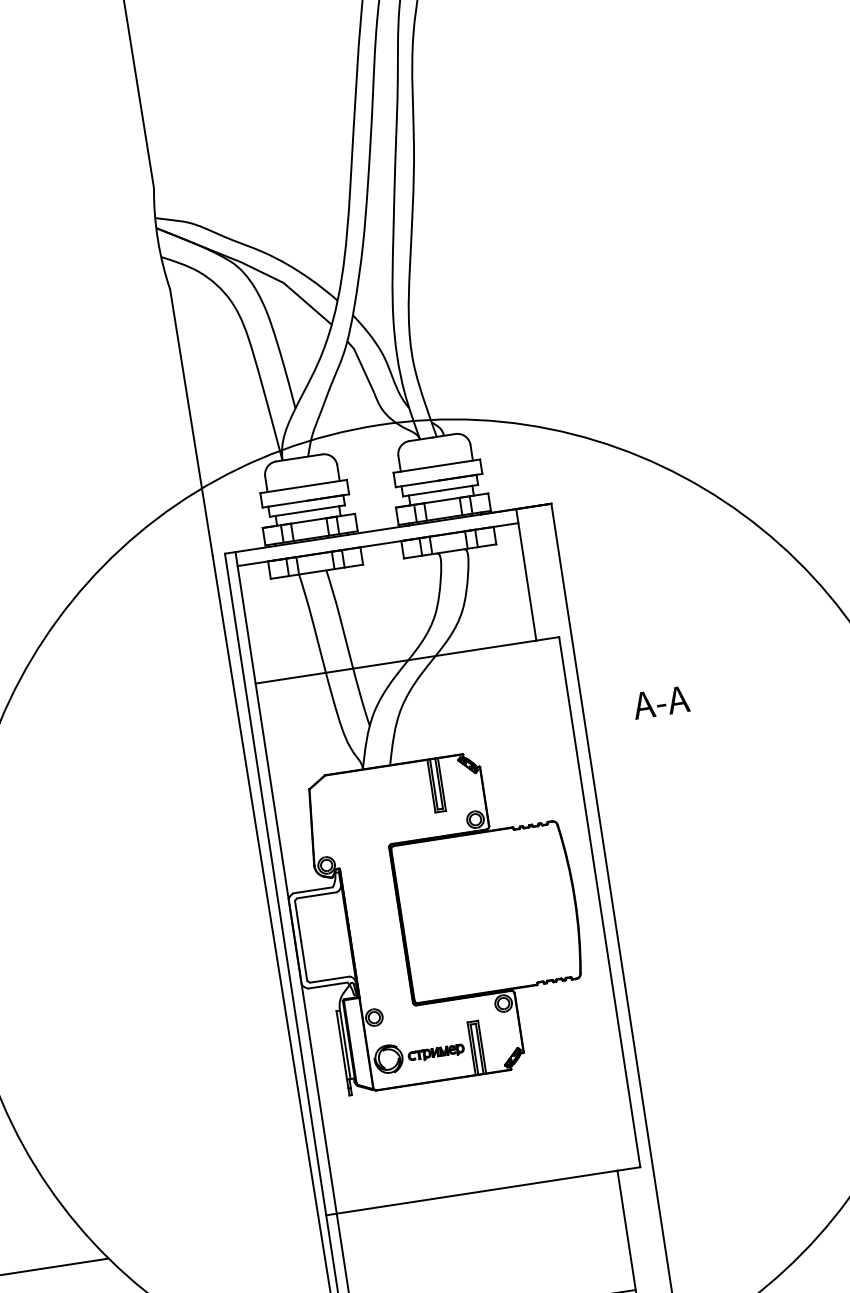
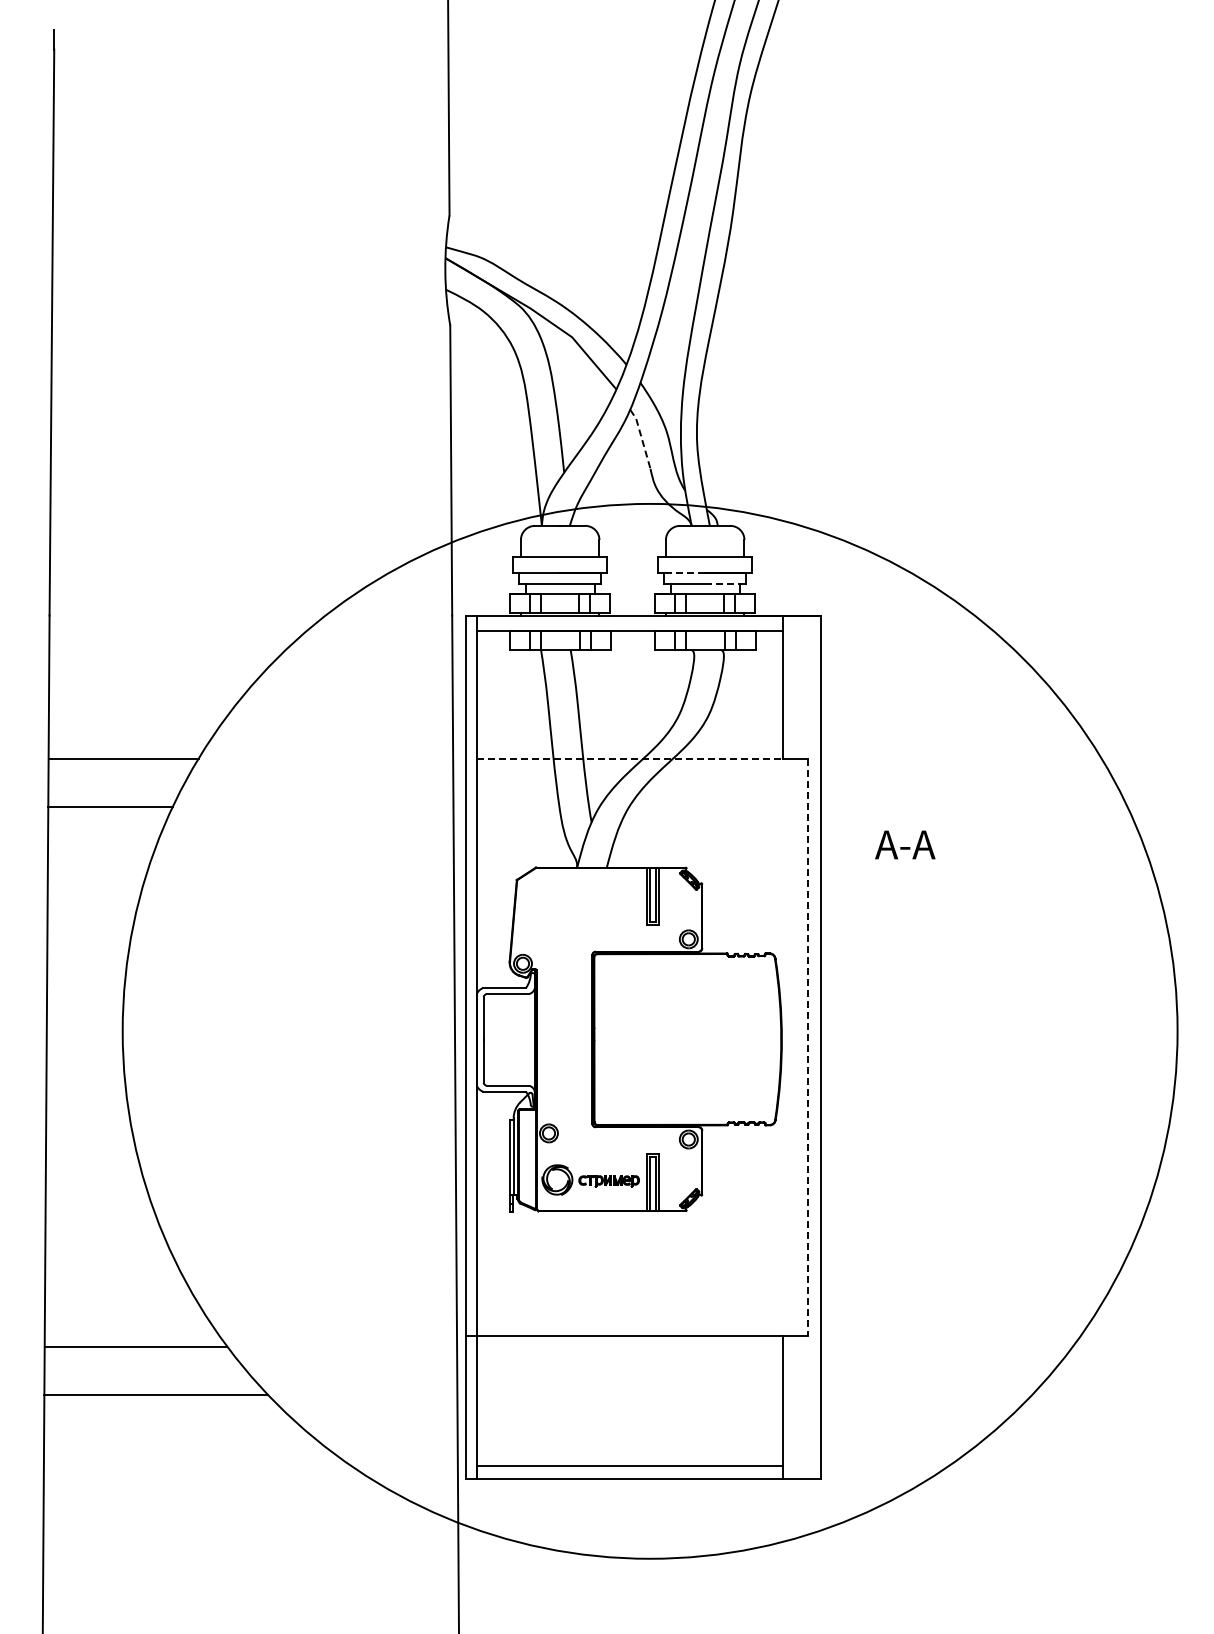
line: (361, 366) -> (641, 438), solid -> dashed
line: (420, 483) -> (684, 572), solid -> dashed
line: (456, 488) -> (722, 583), solid -> dashed
line: (395, 661) -> (629, 758), solid -> dashed
line: (599, 902) -> (807, 1047), solid -> dashed

